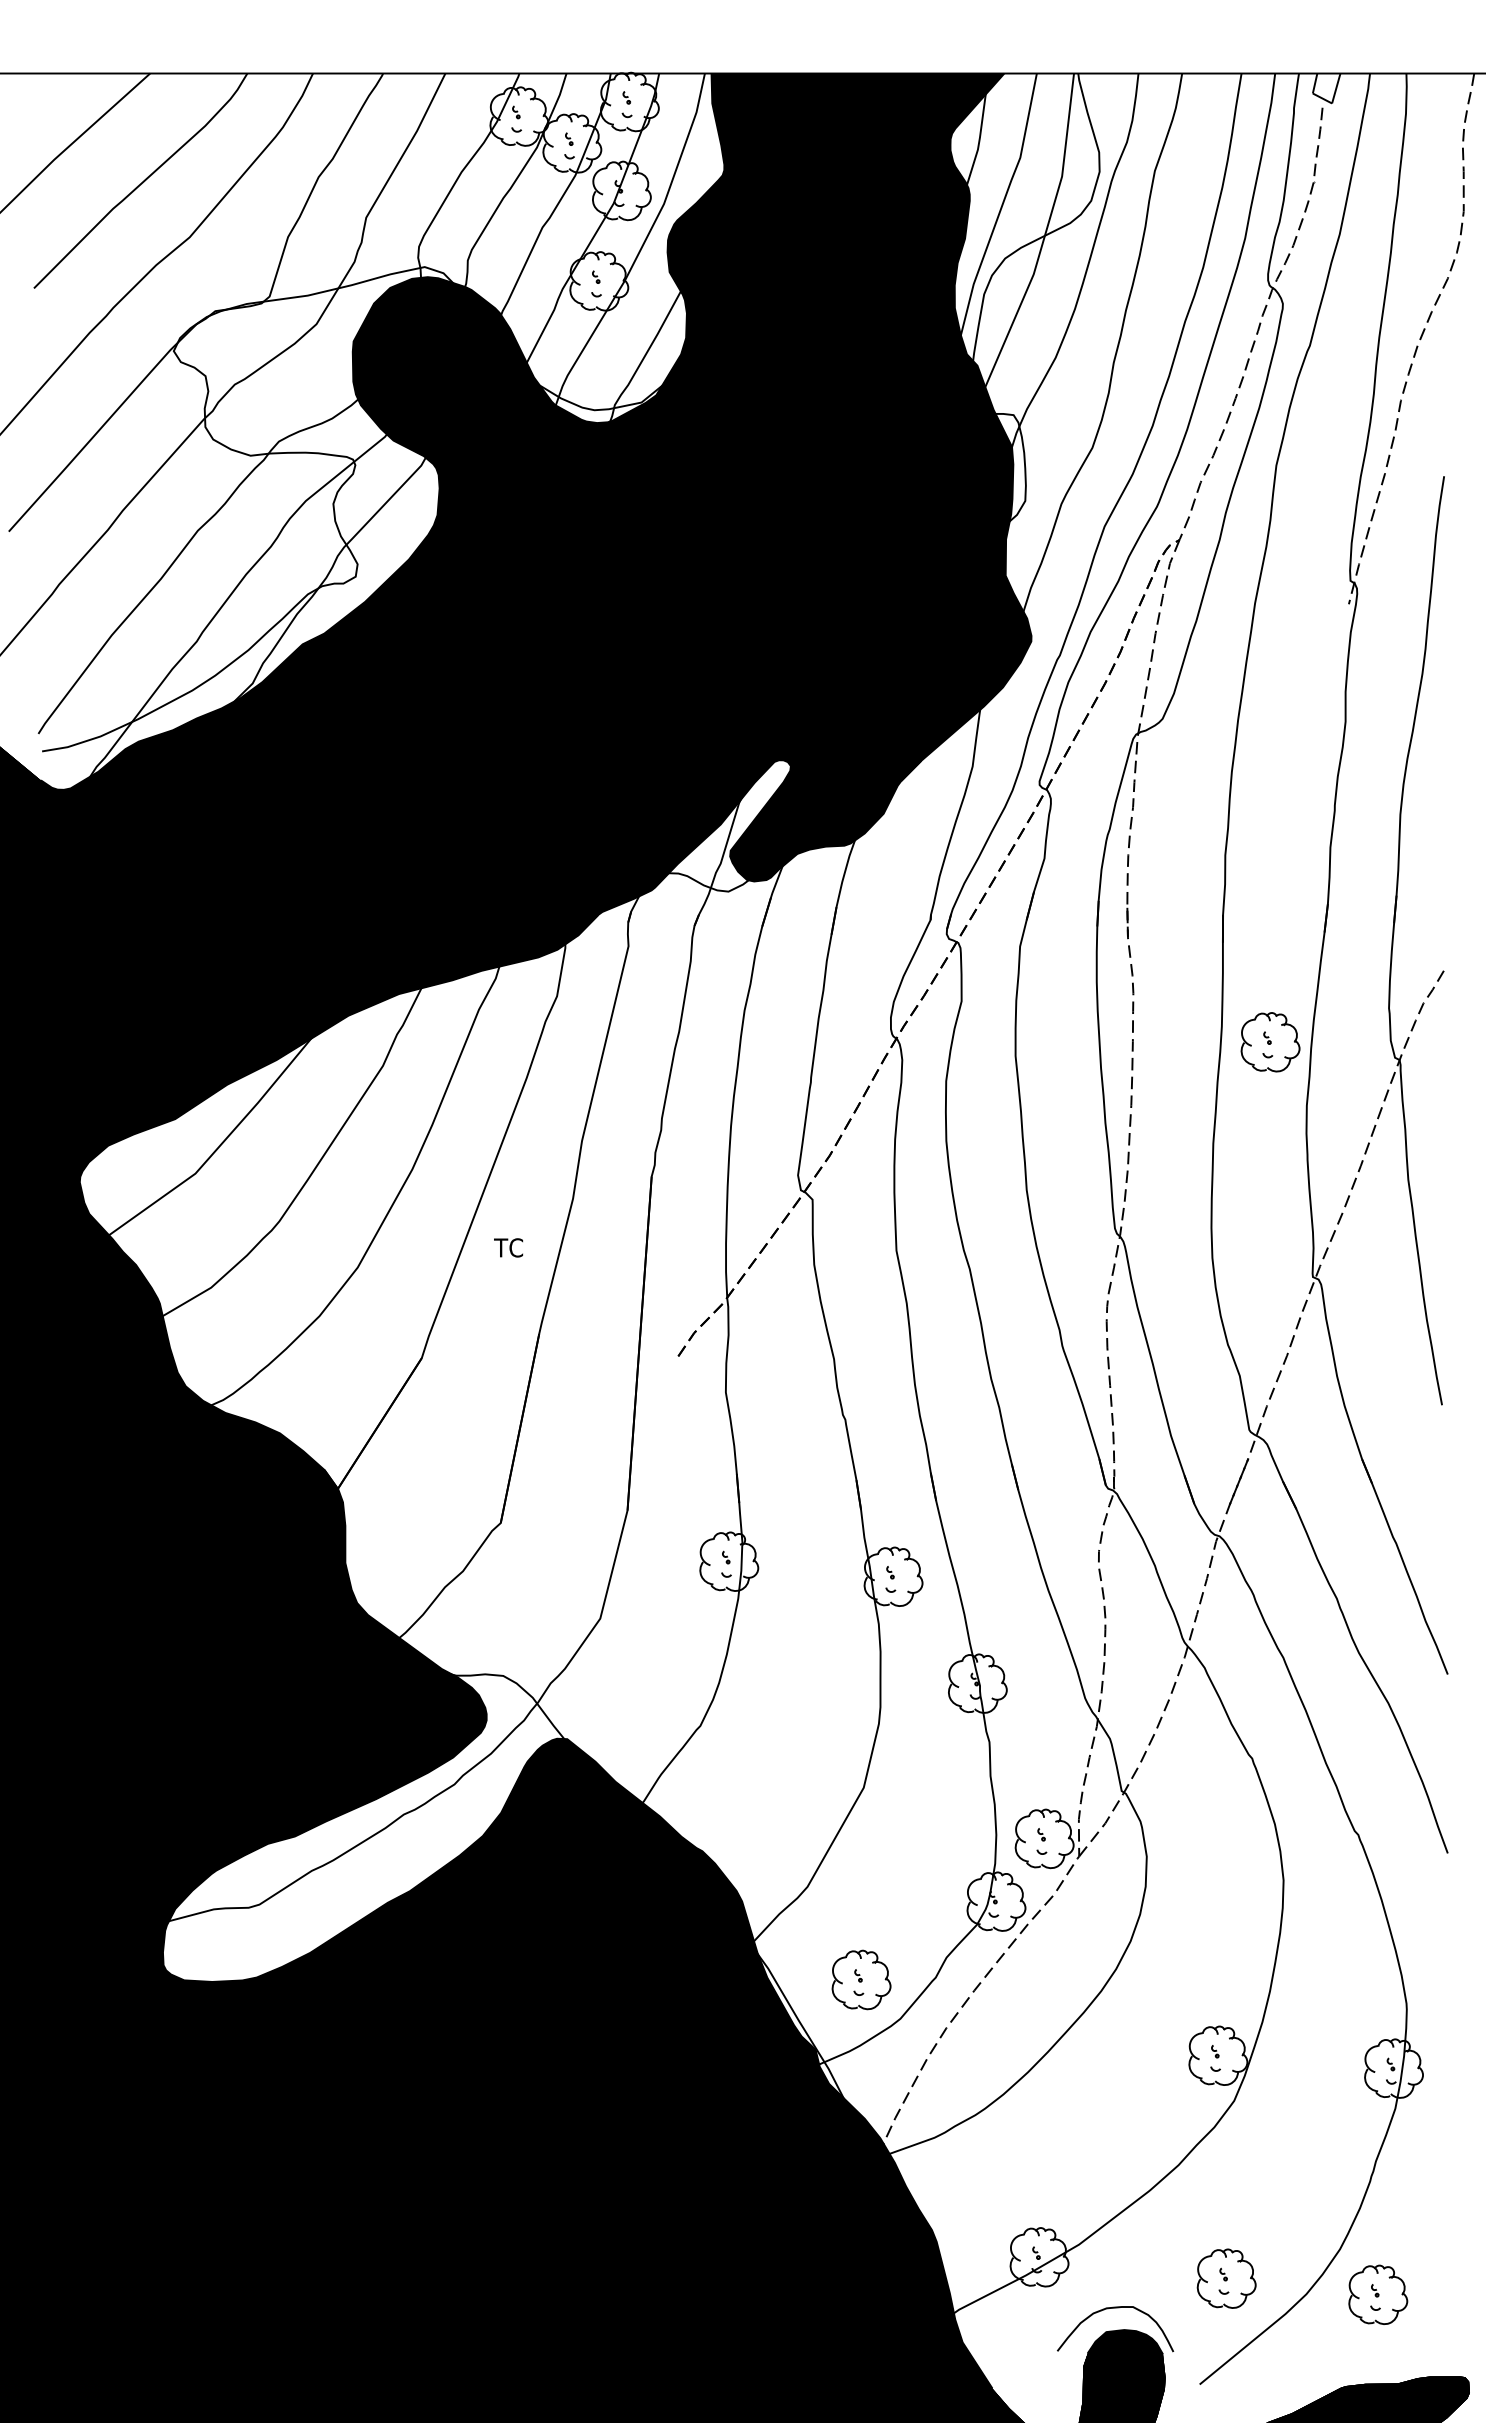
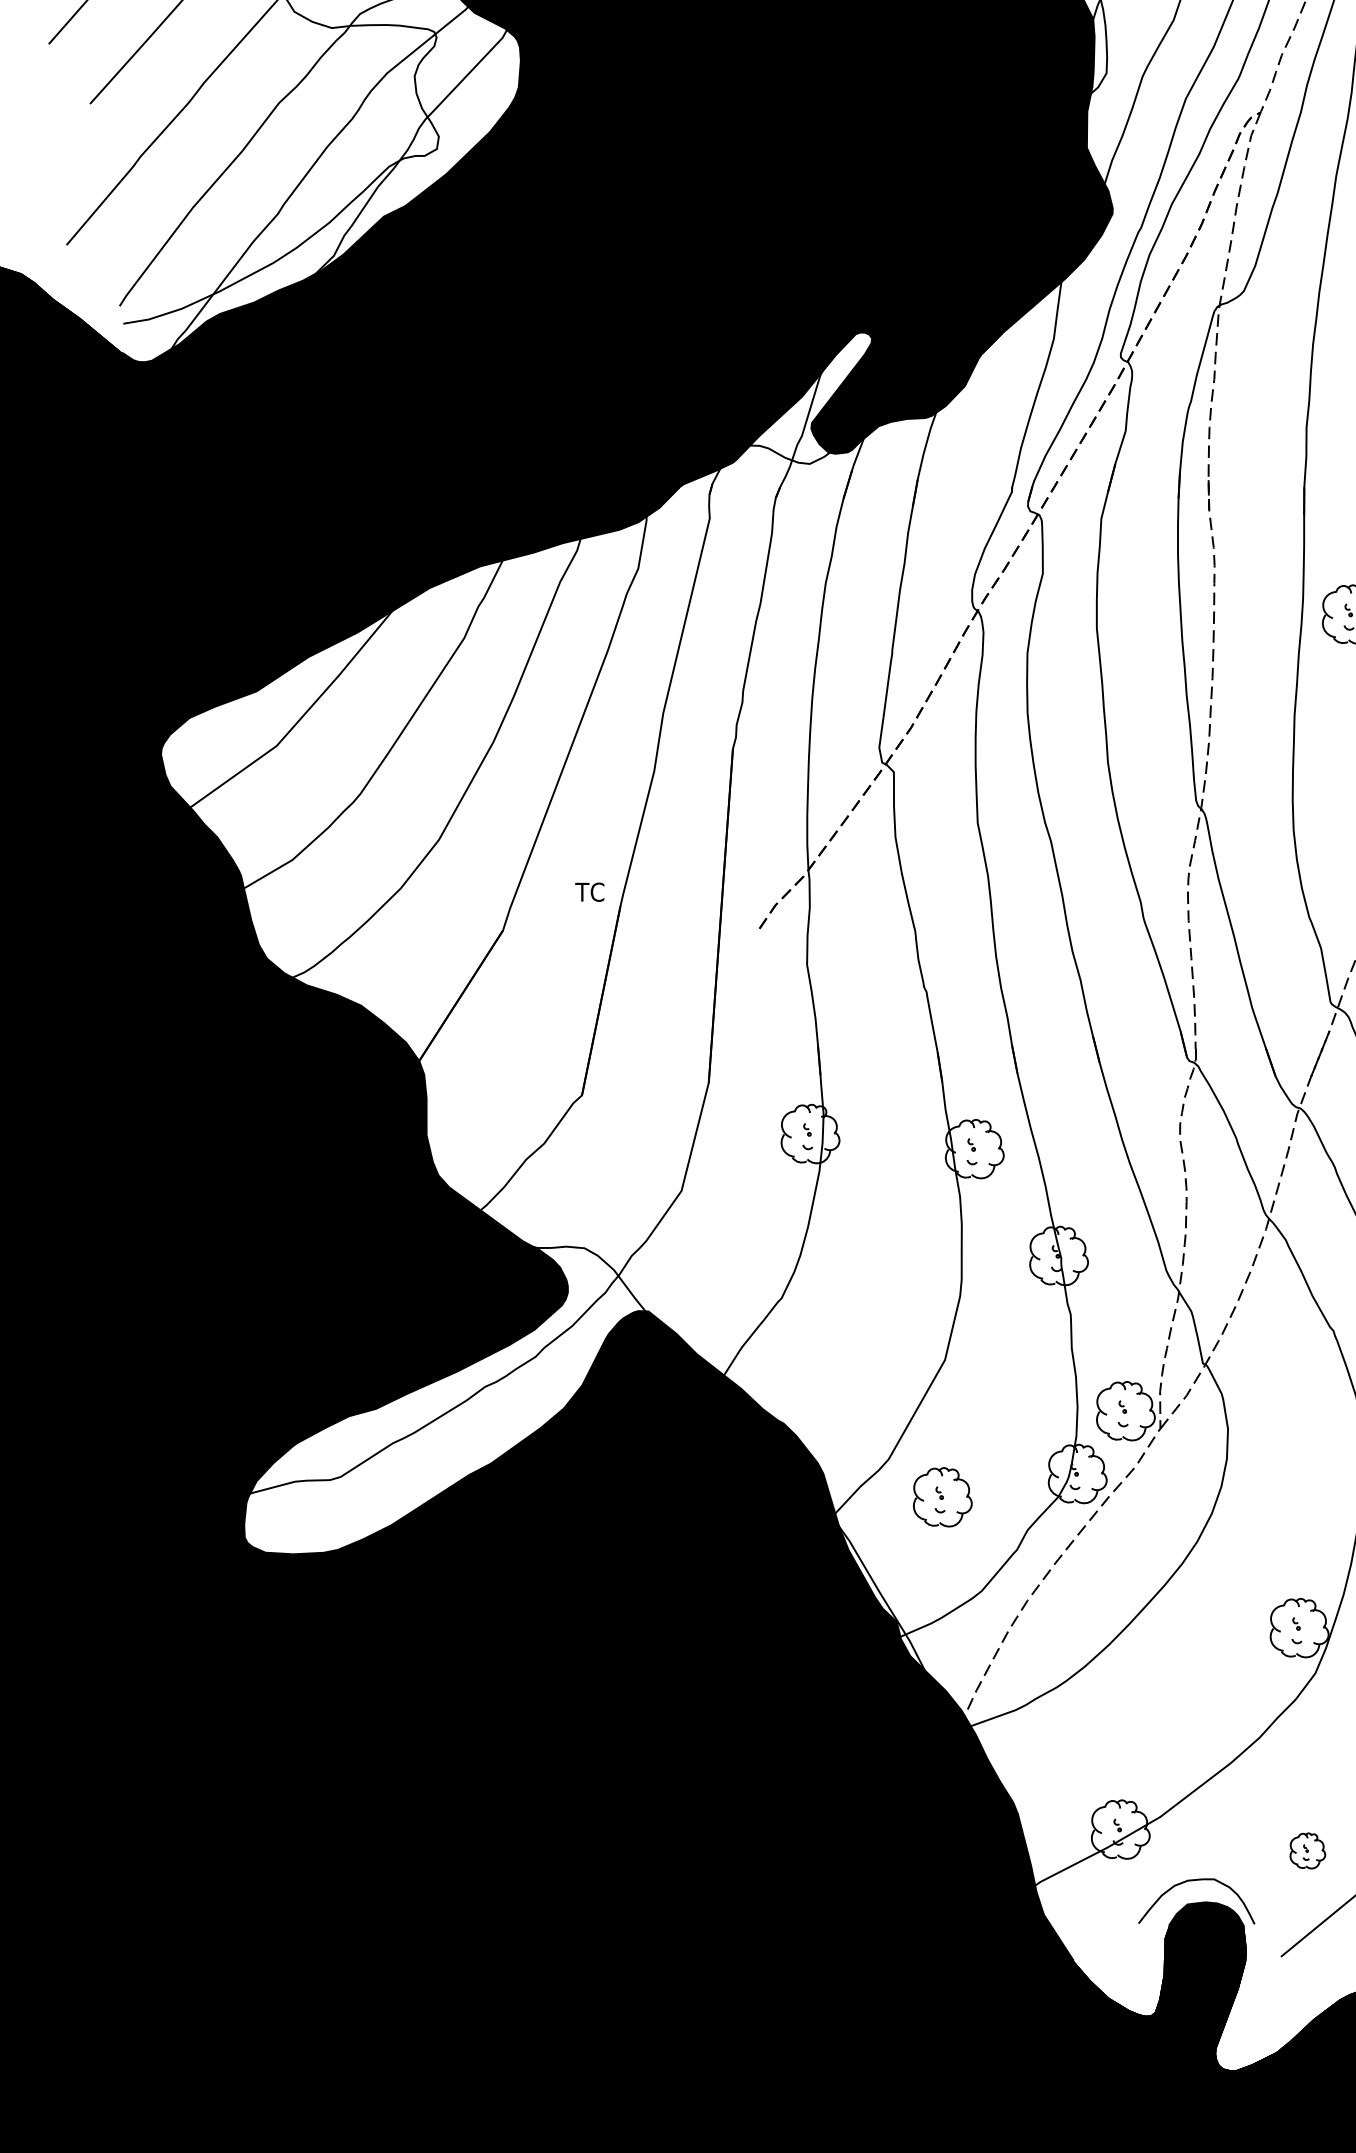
text: (508, 1247) -> (589, 891), moved
part: (861, 1979) -> (942, 1496), moved
part: (1226, 2278) -> (1307, 1850), size x0.6

